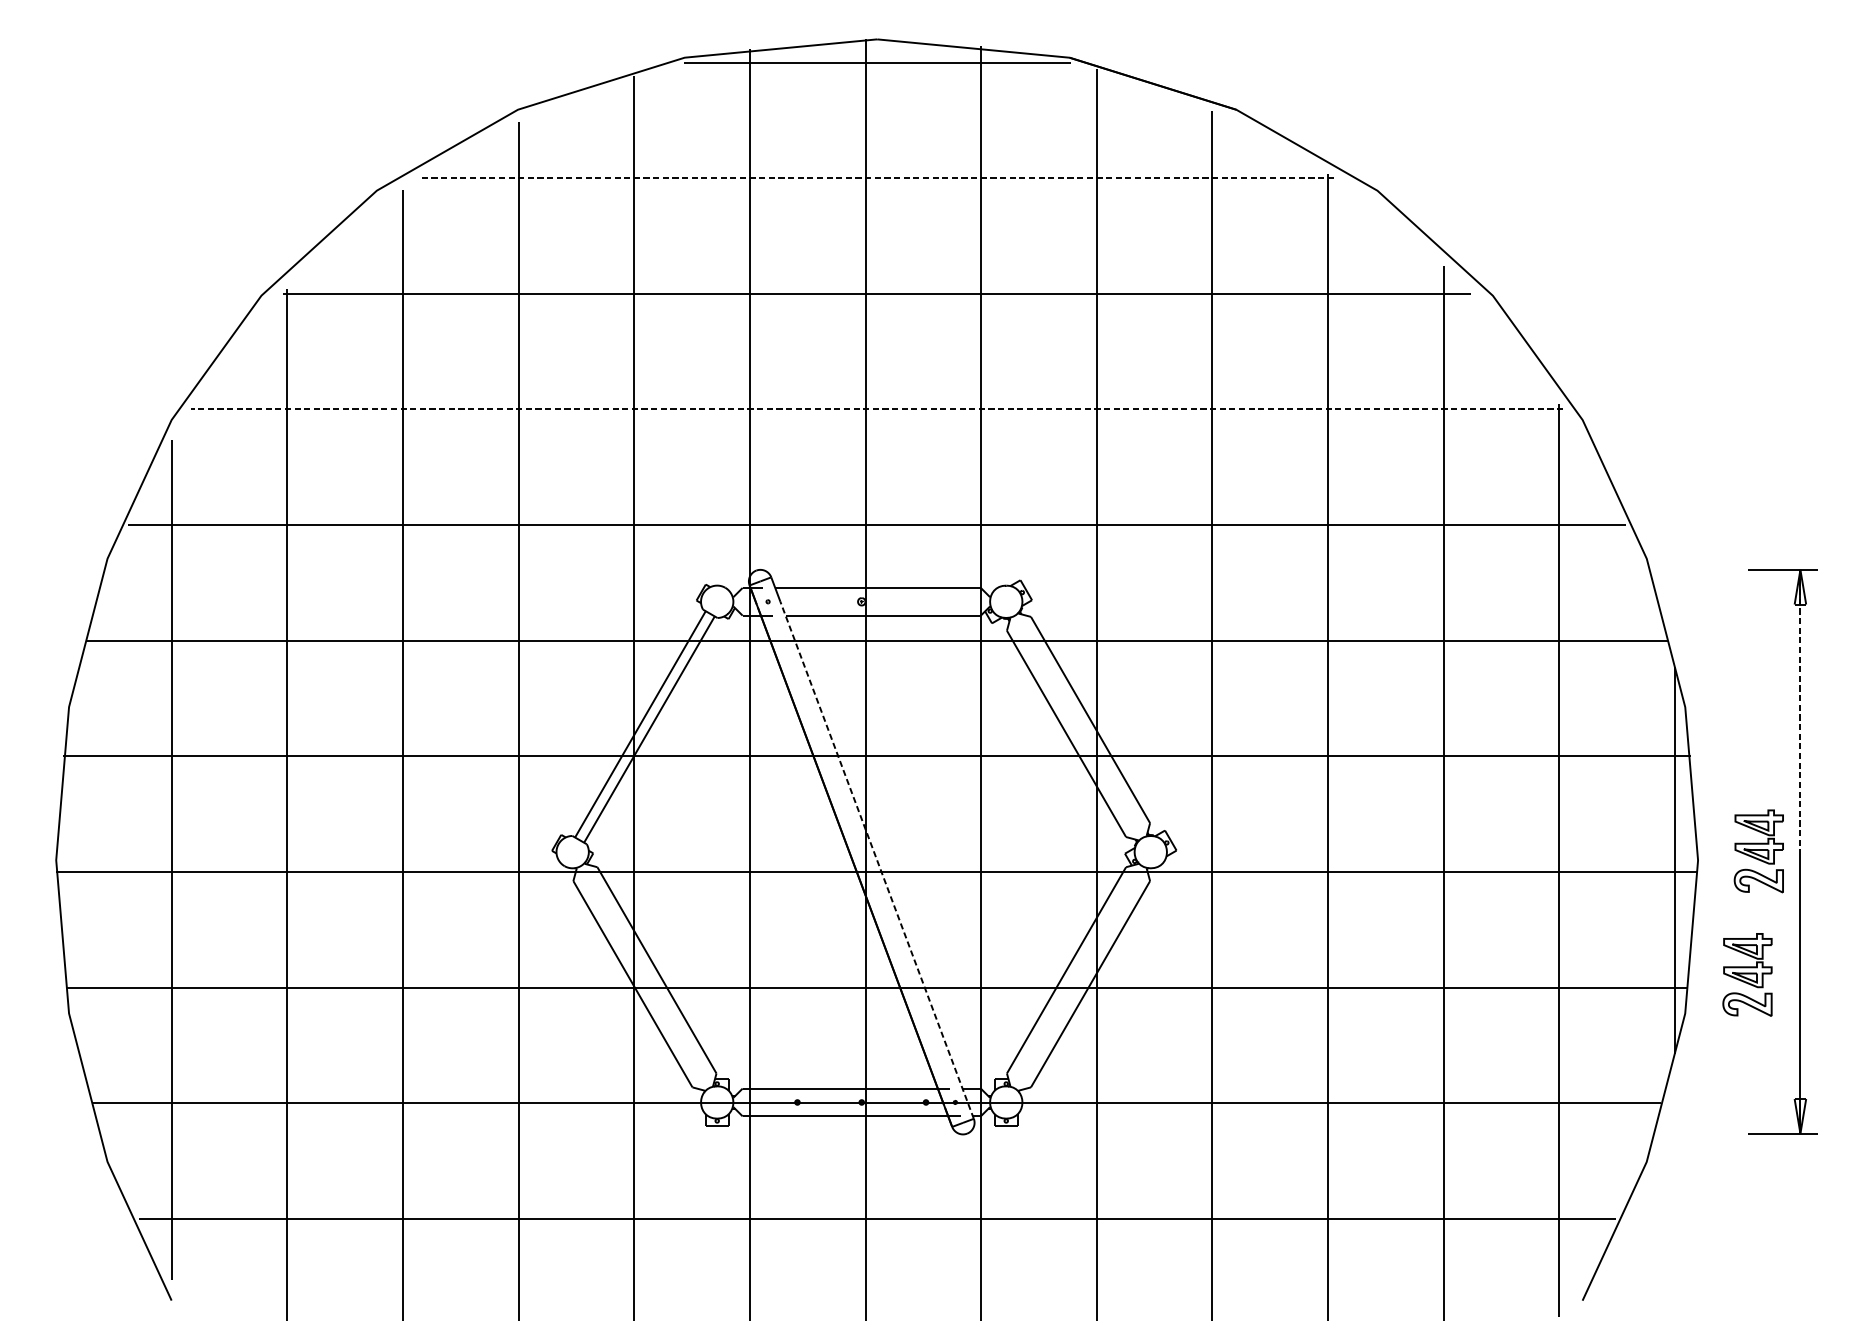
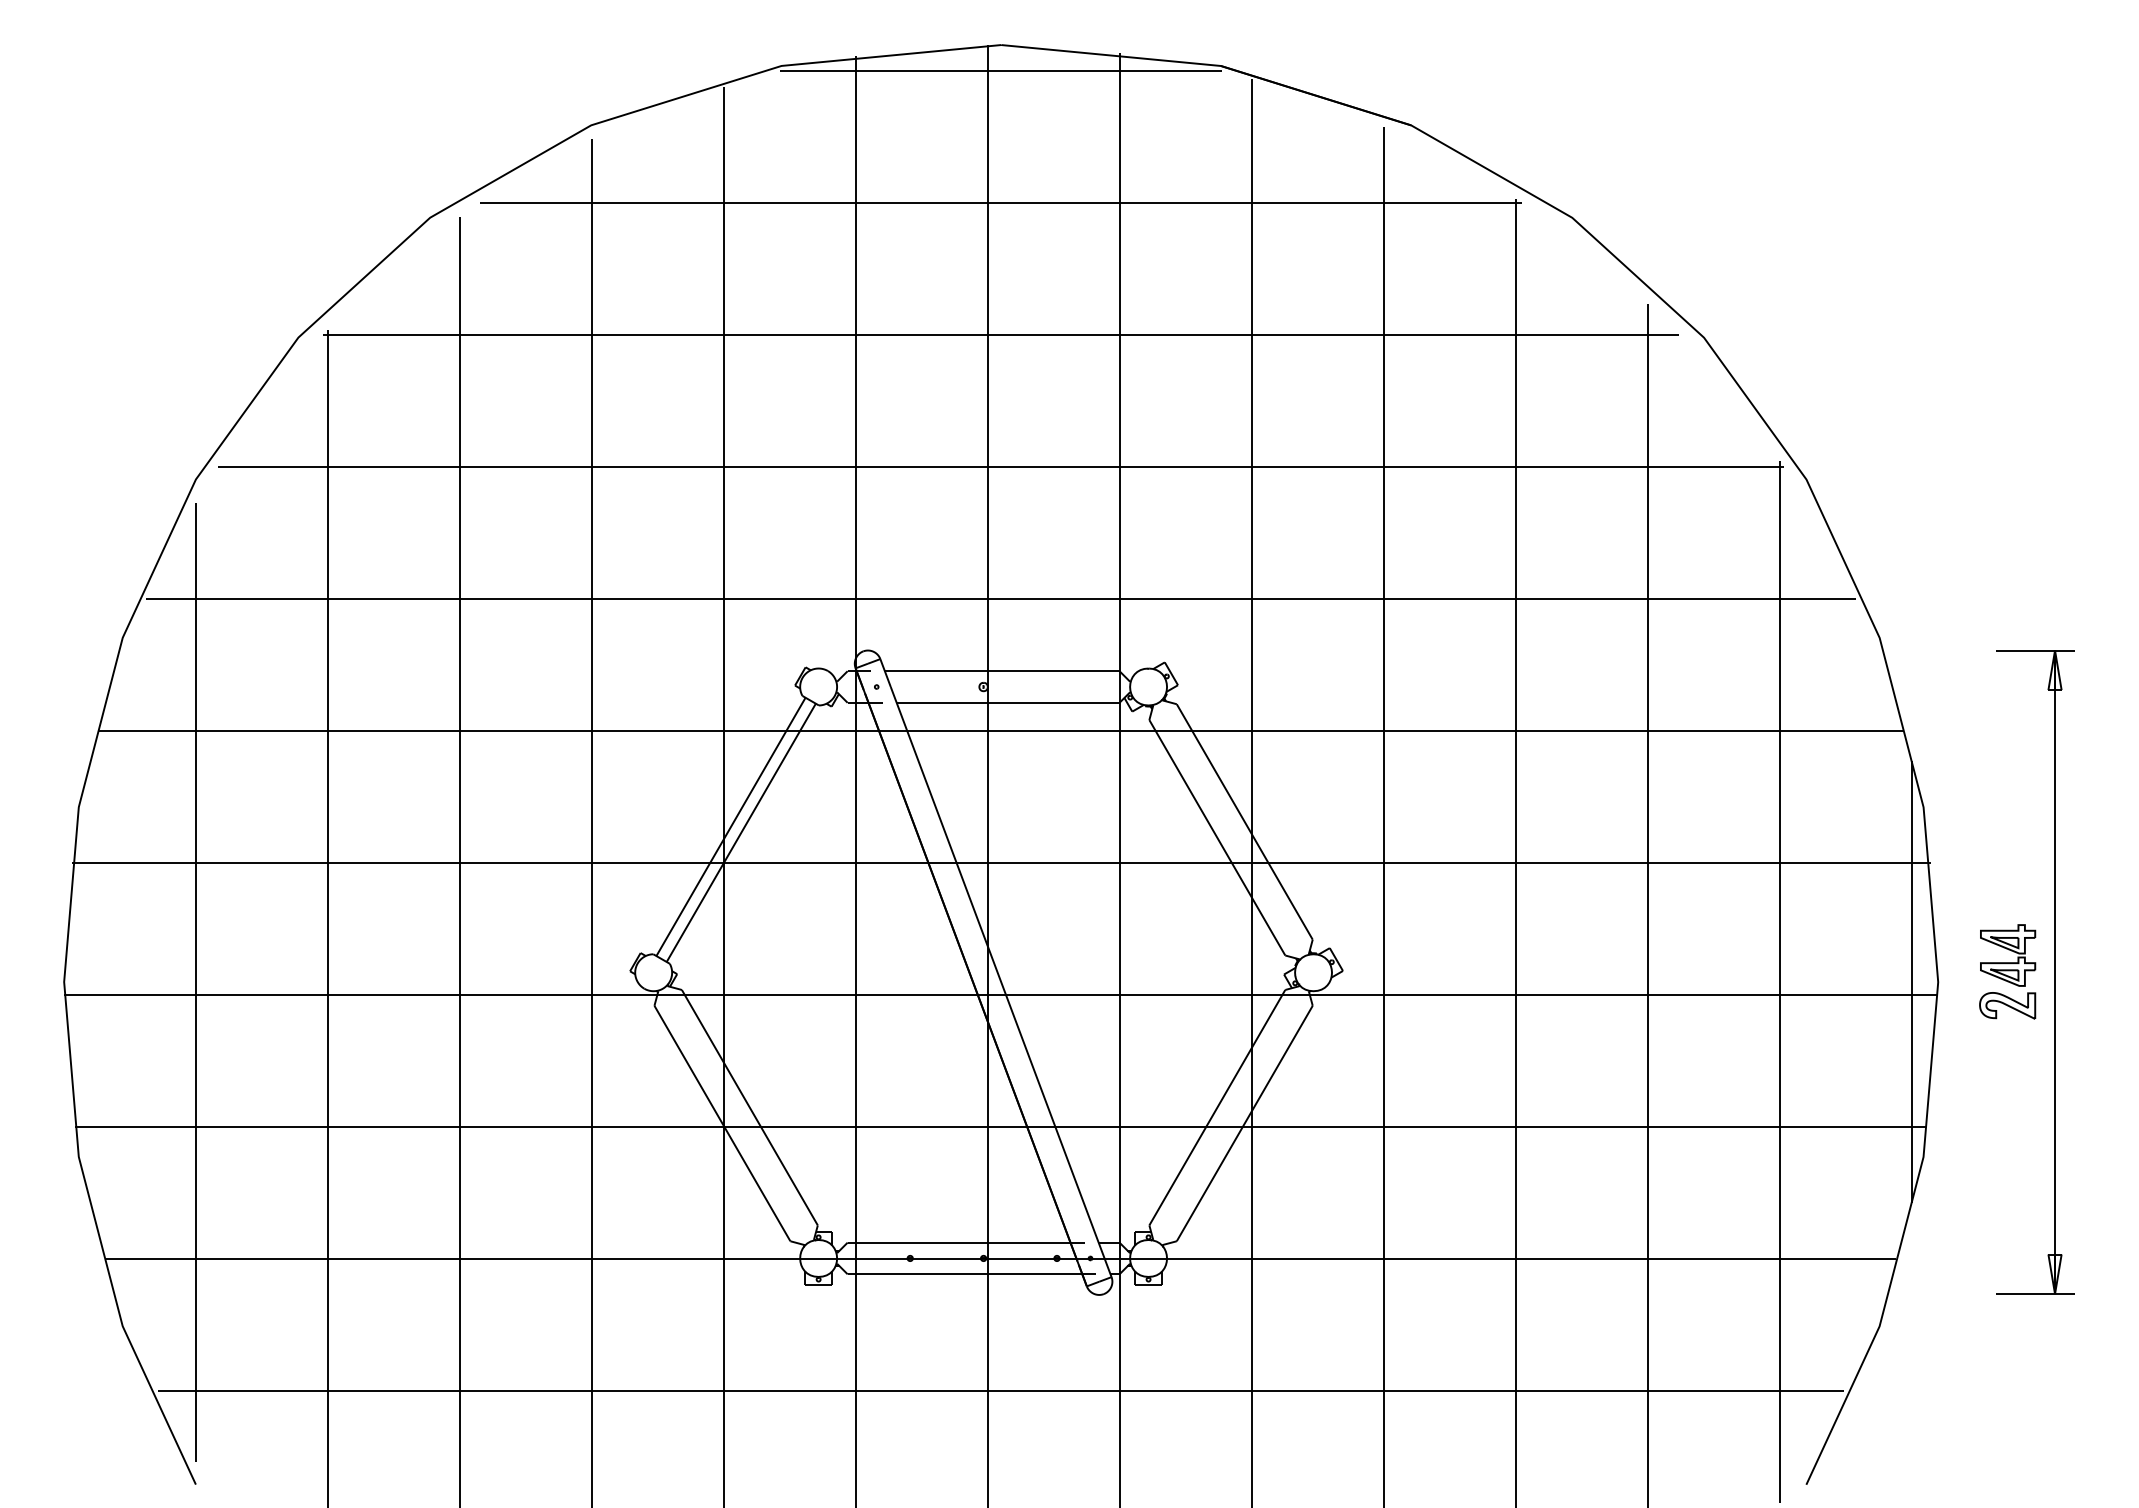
line: (876, 178) -> (1000, 203), dashed -> solid
line: (876, 409) -> (1000, 467), dashed -> solid
line: (1800, 710) -> (2055, 811), dashed -> solid
line: (877, 859) -> (1001, 981), dashed -> solid
part: (1747, 974) -> (1994, 1112), removed

